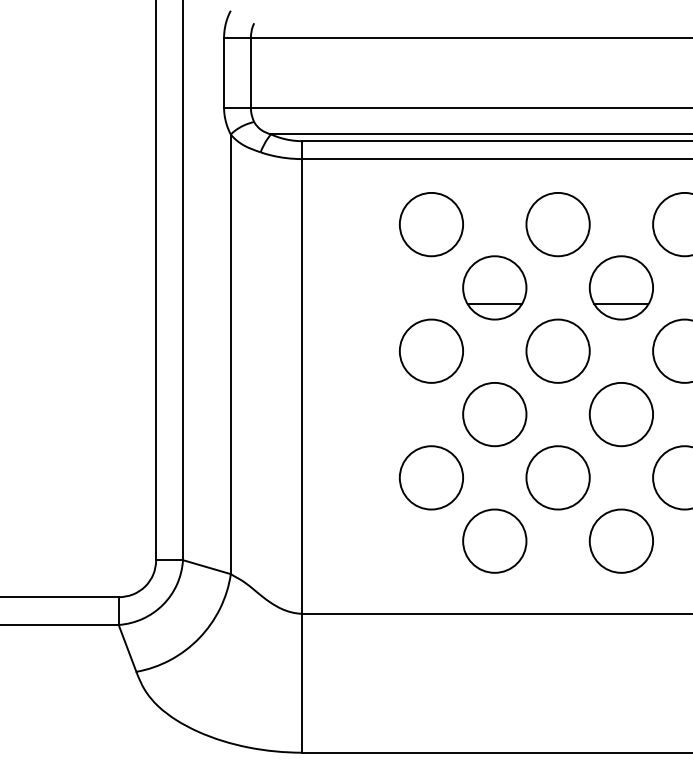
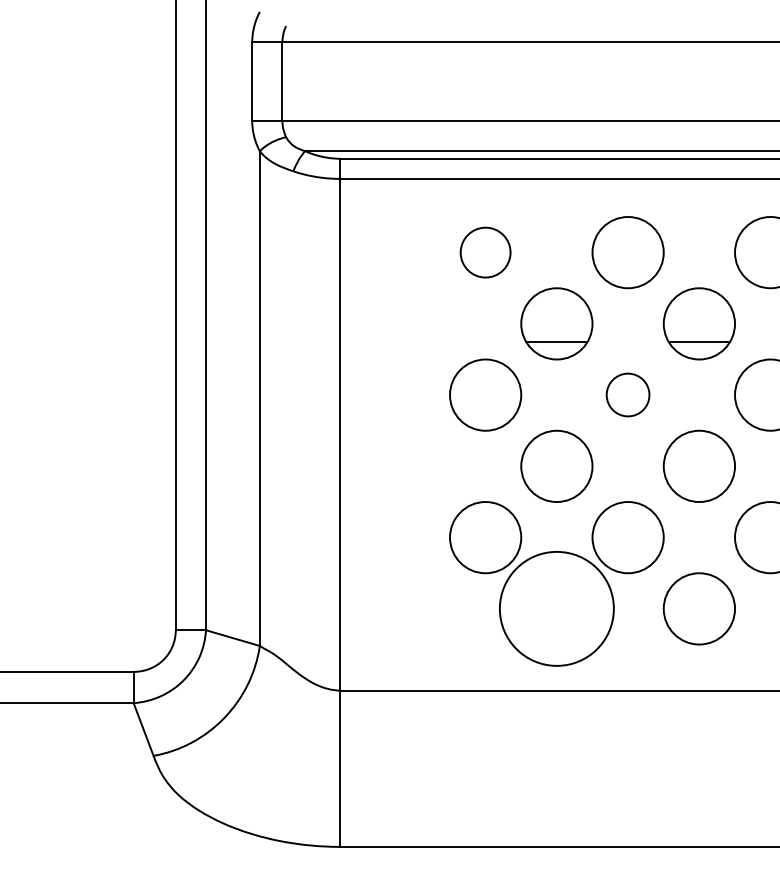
circle: (431, 224) -> (485, 252), size x0.7
circle: (557, 350) -> (627, 394), size x0.6
circle: (494, 540) -> (556, 608), size x1.6

